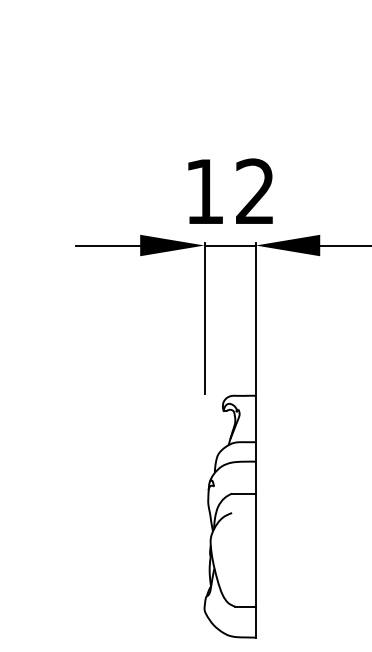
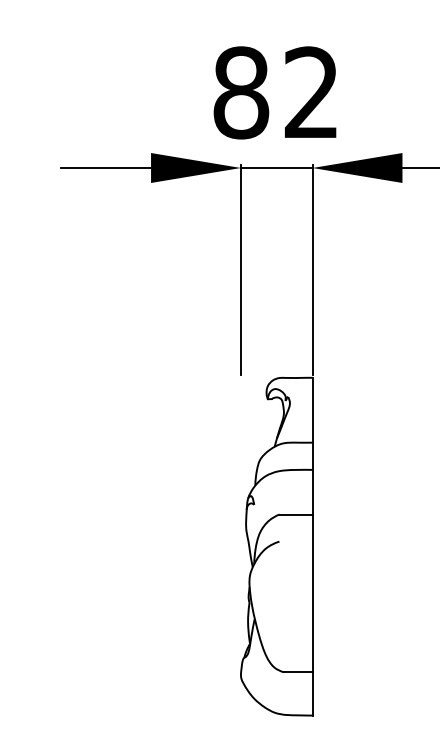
text: (204, 191) -> (240, 92), 12 -> 82

